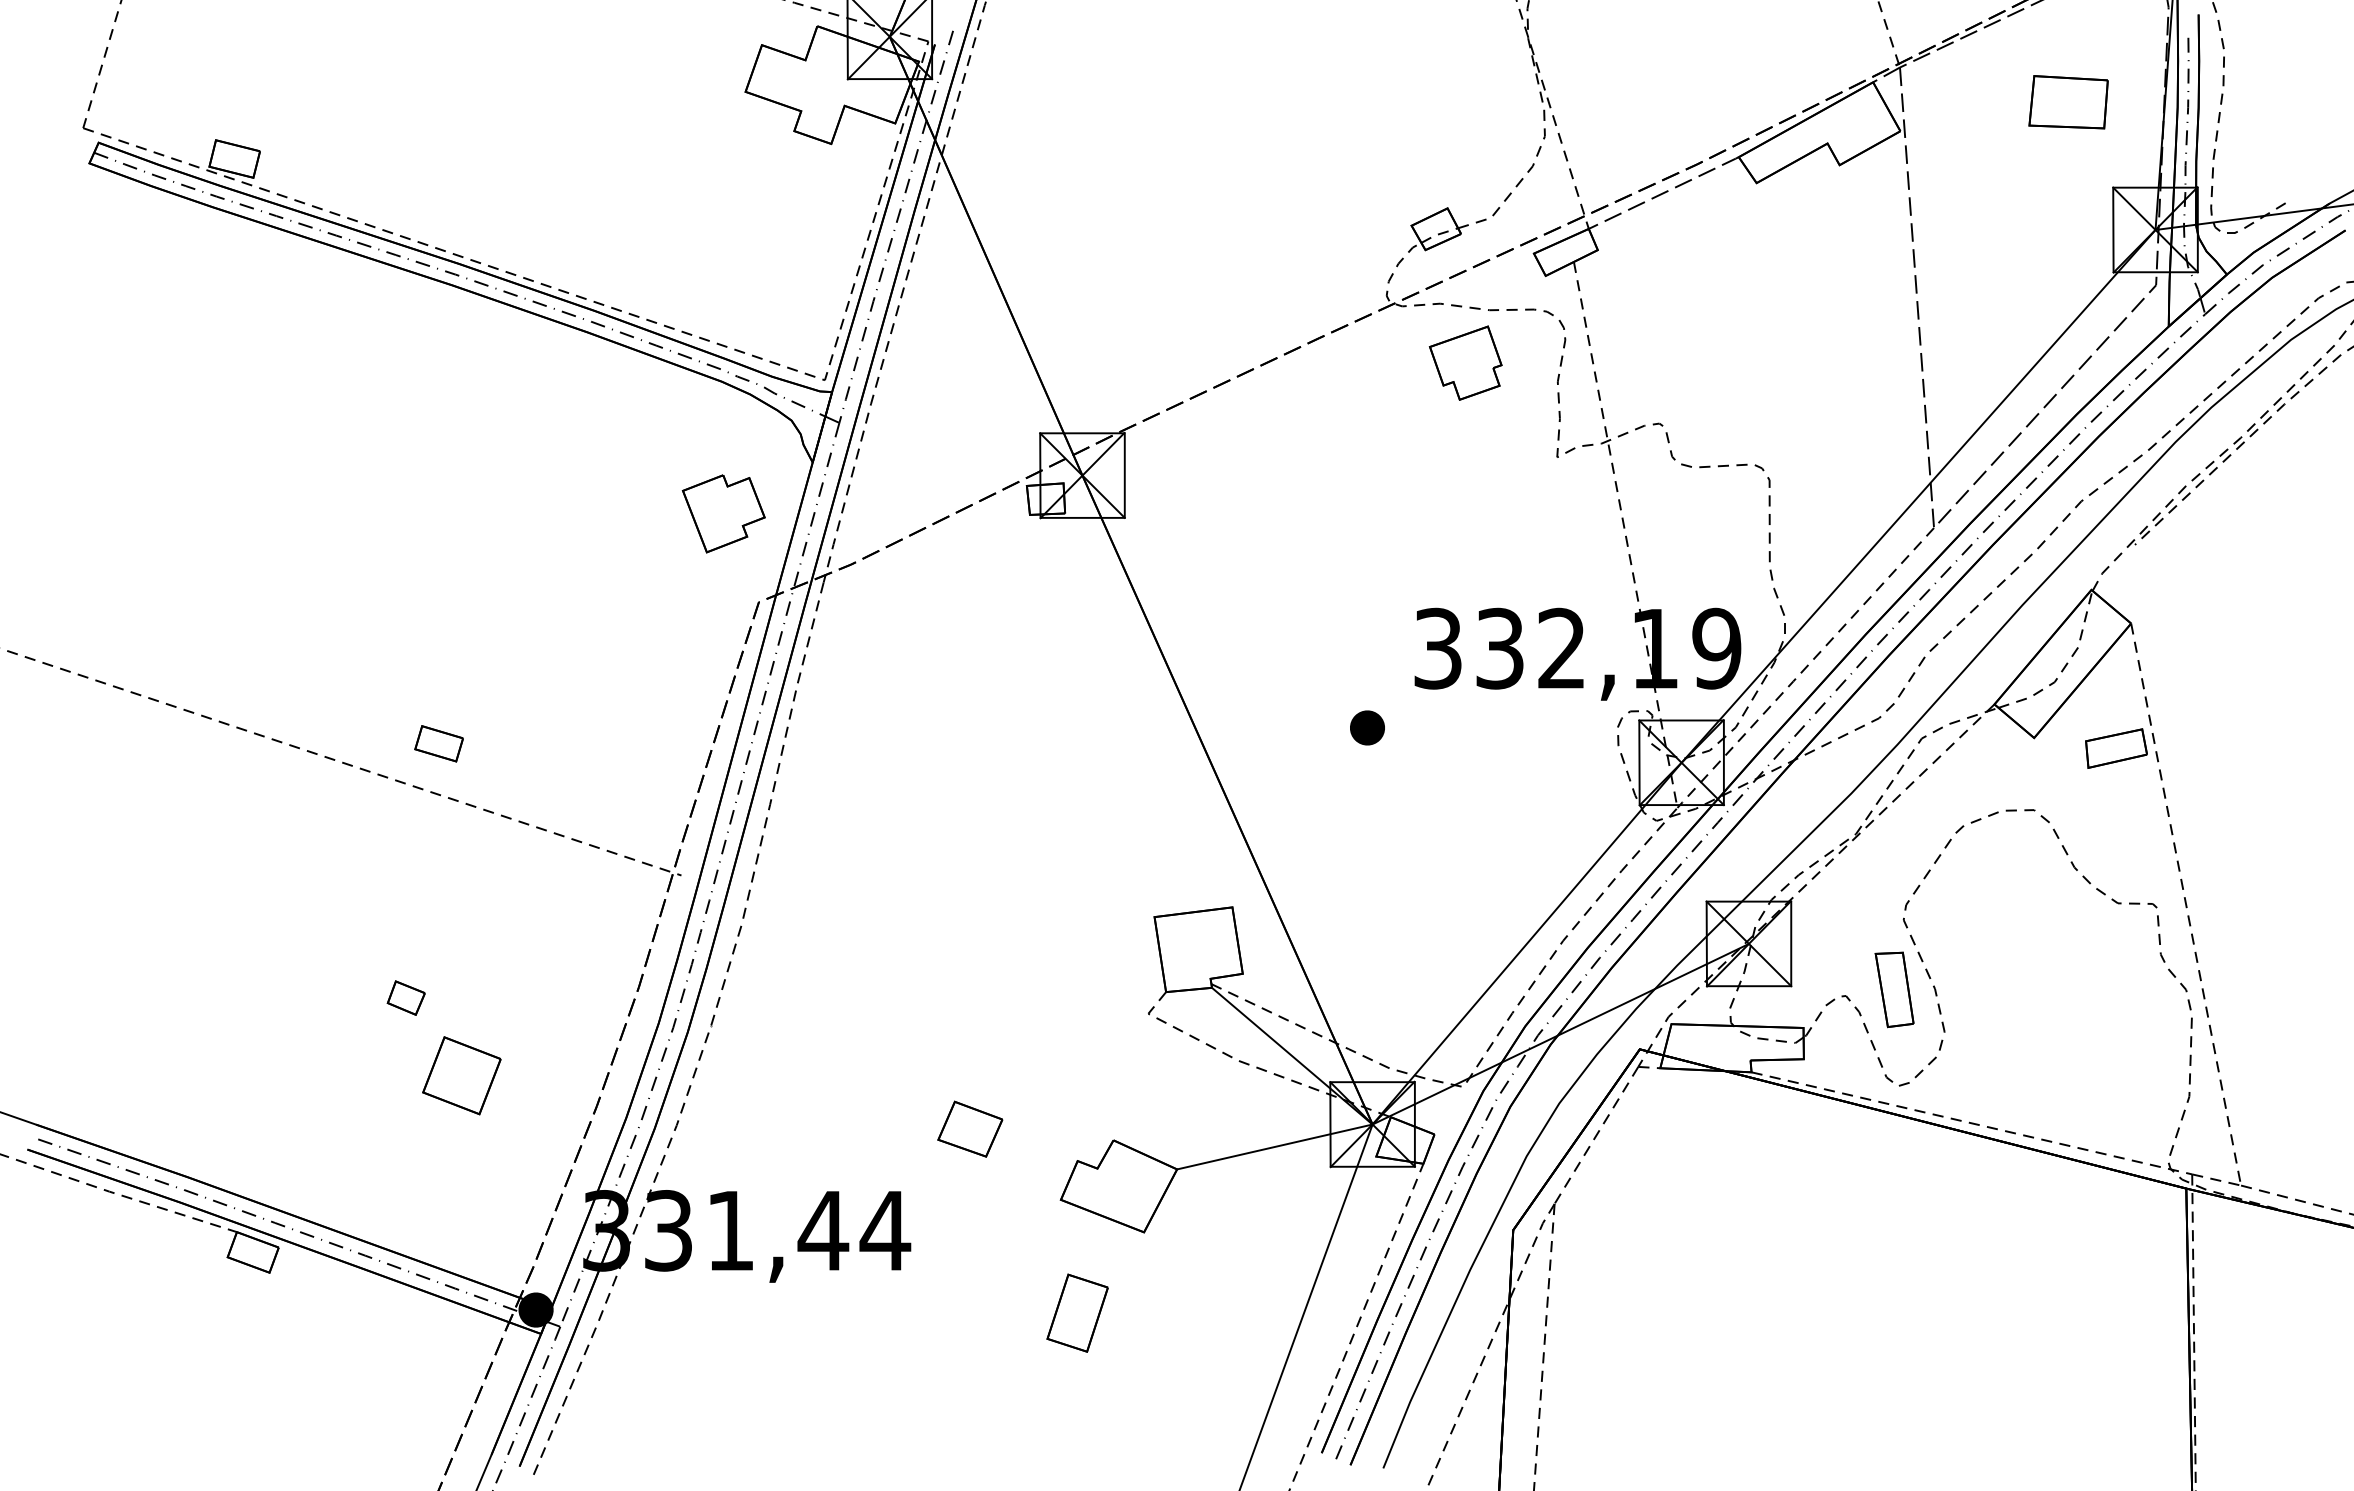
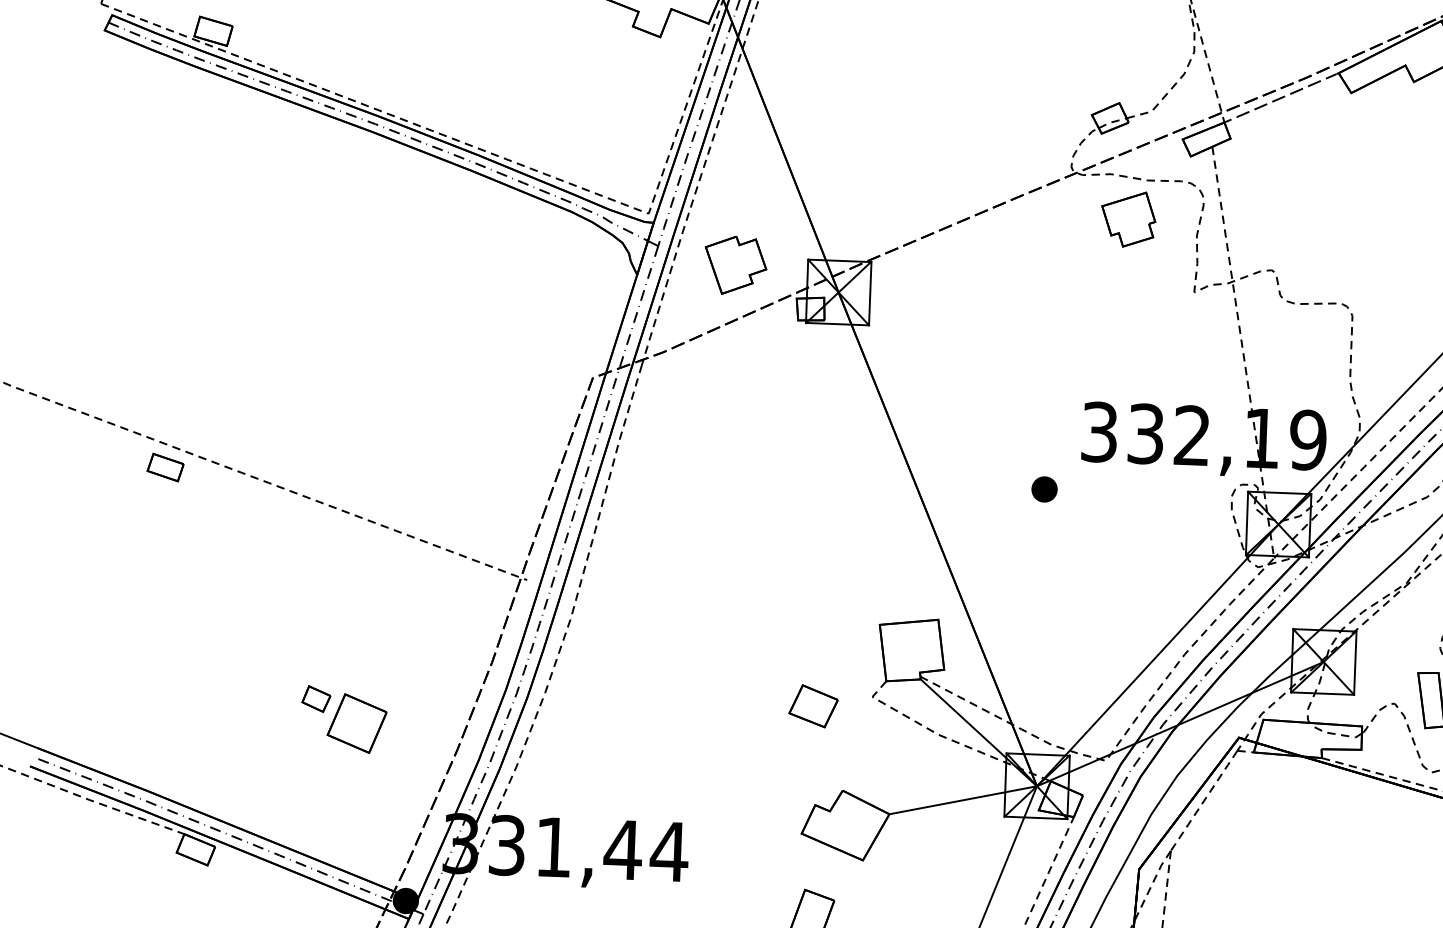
part: (723, 513) -> (735, 265), moved
part: (438, 743) -> (165, 467), moved
part: (405, 997) -> (315, 698), moved
part: (970, 1128) -> (813, 705), moved

